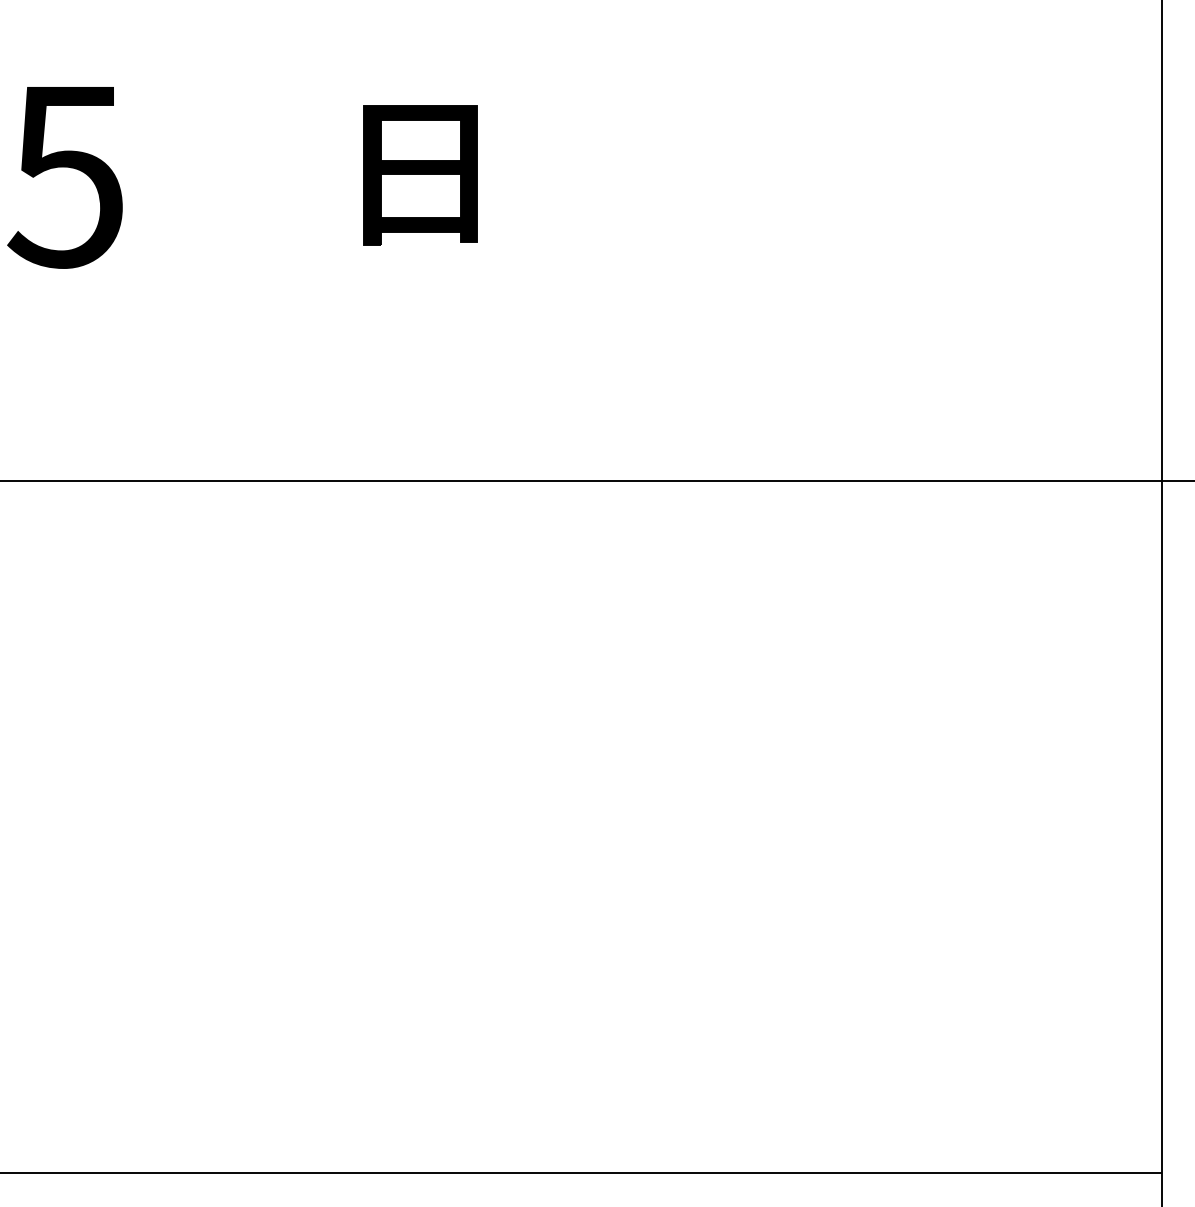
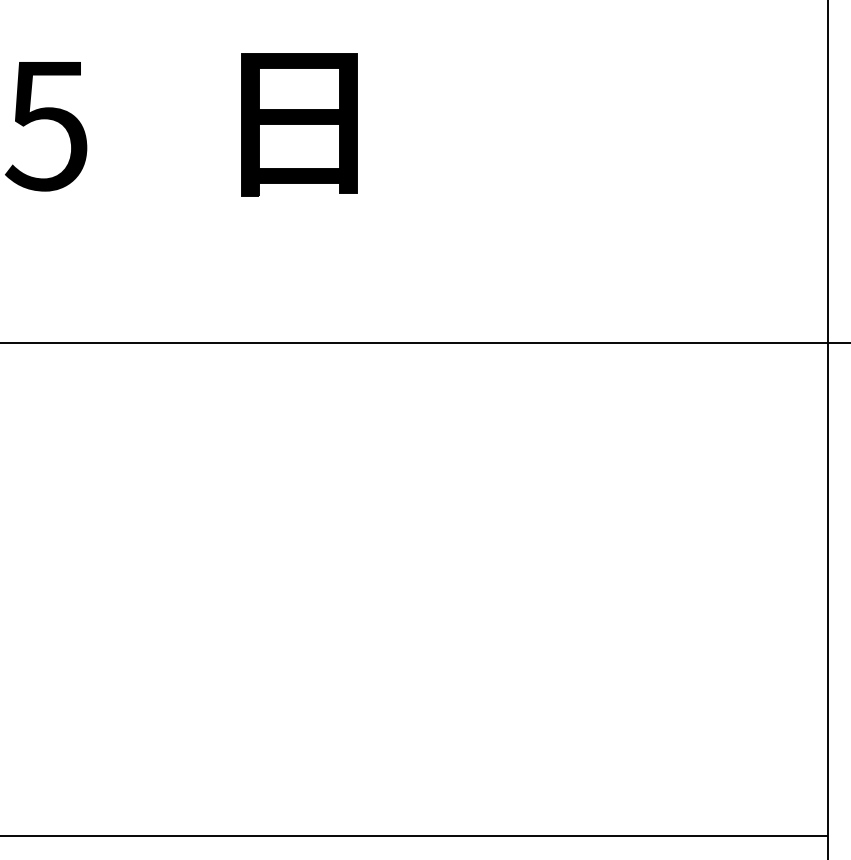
part: (420, 175) -> (299, 125), size x1.43

